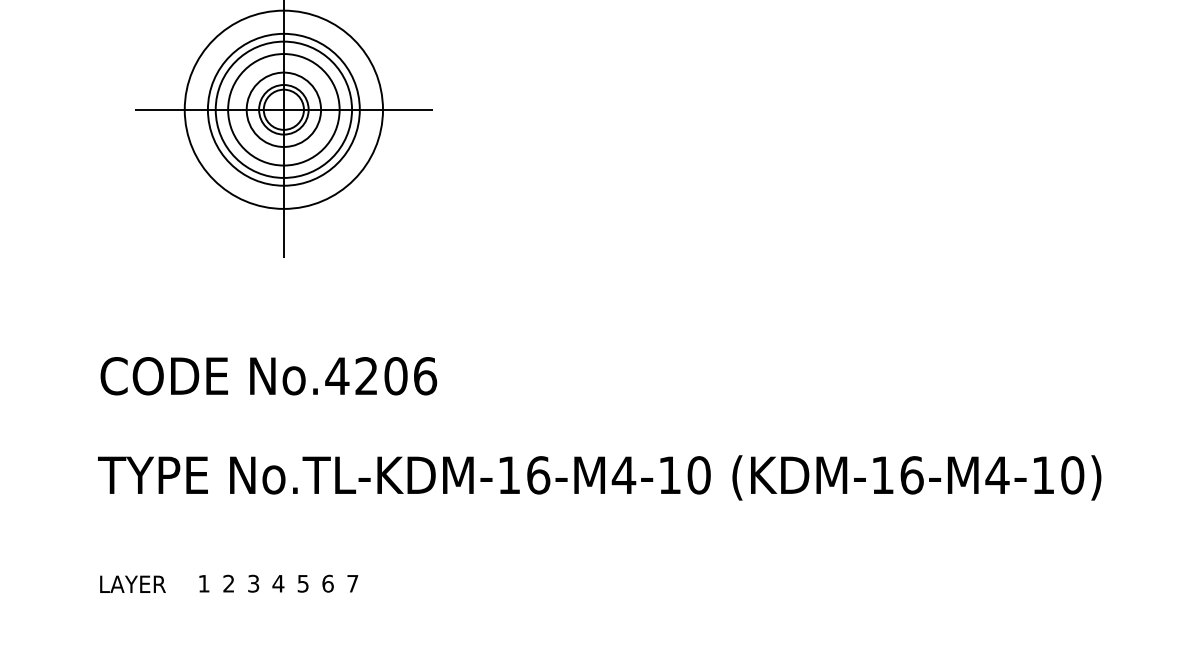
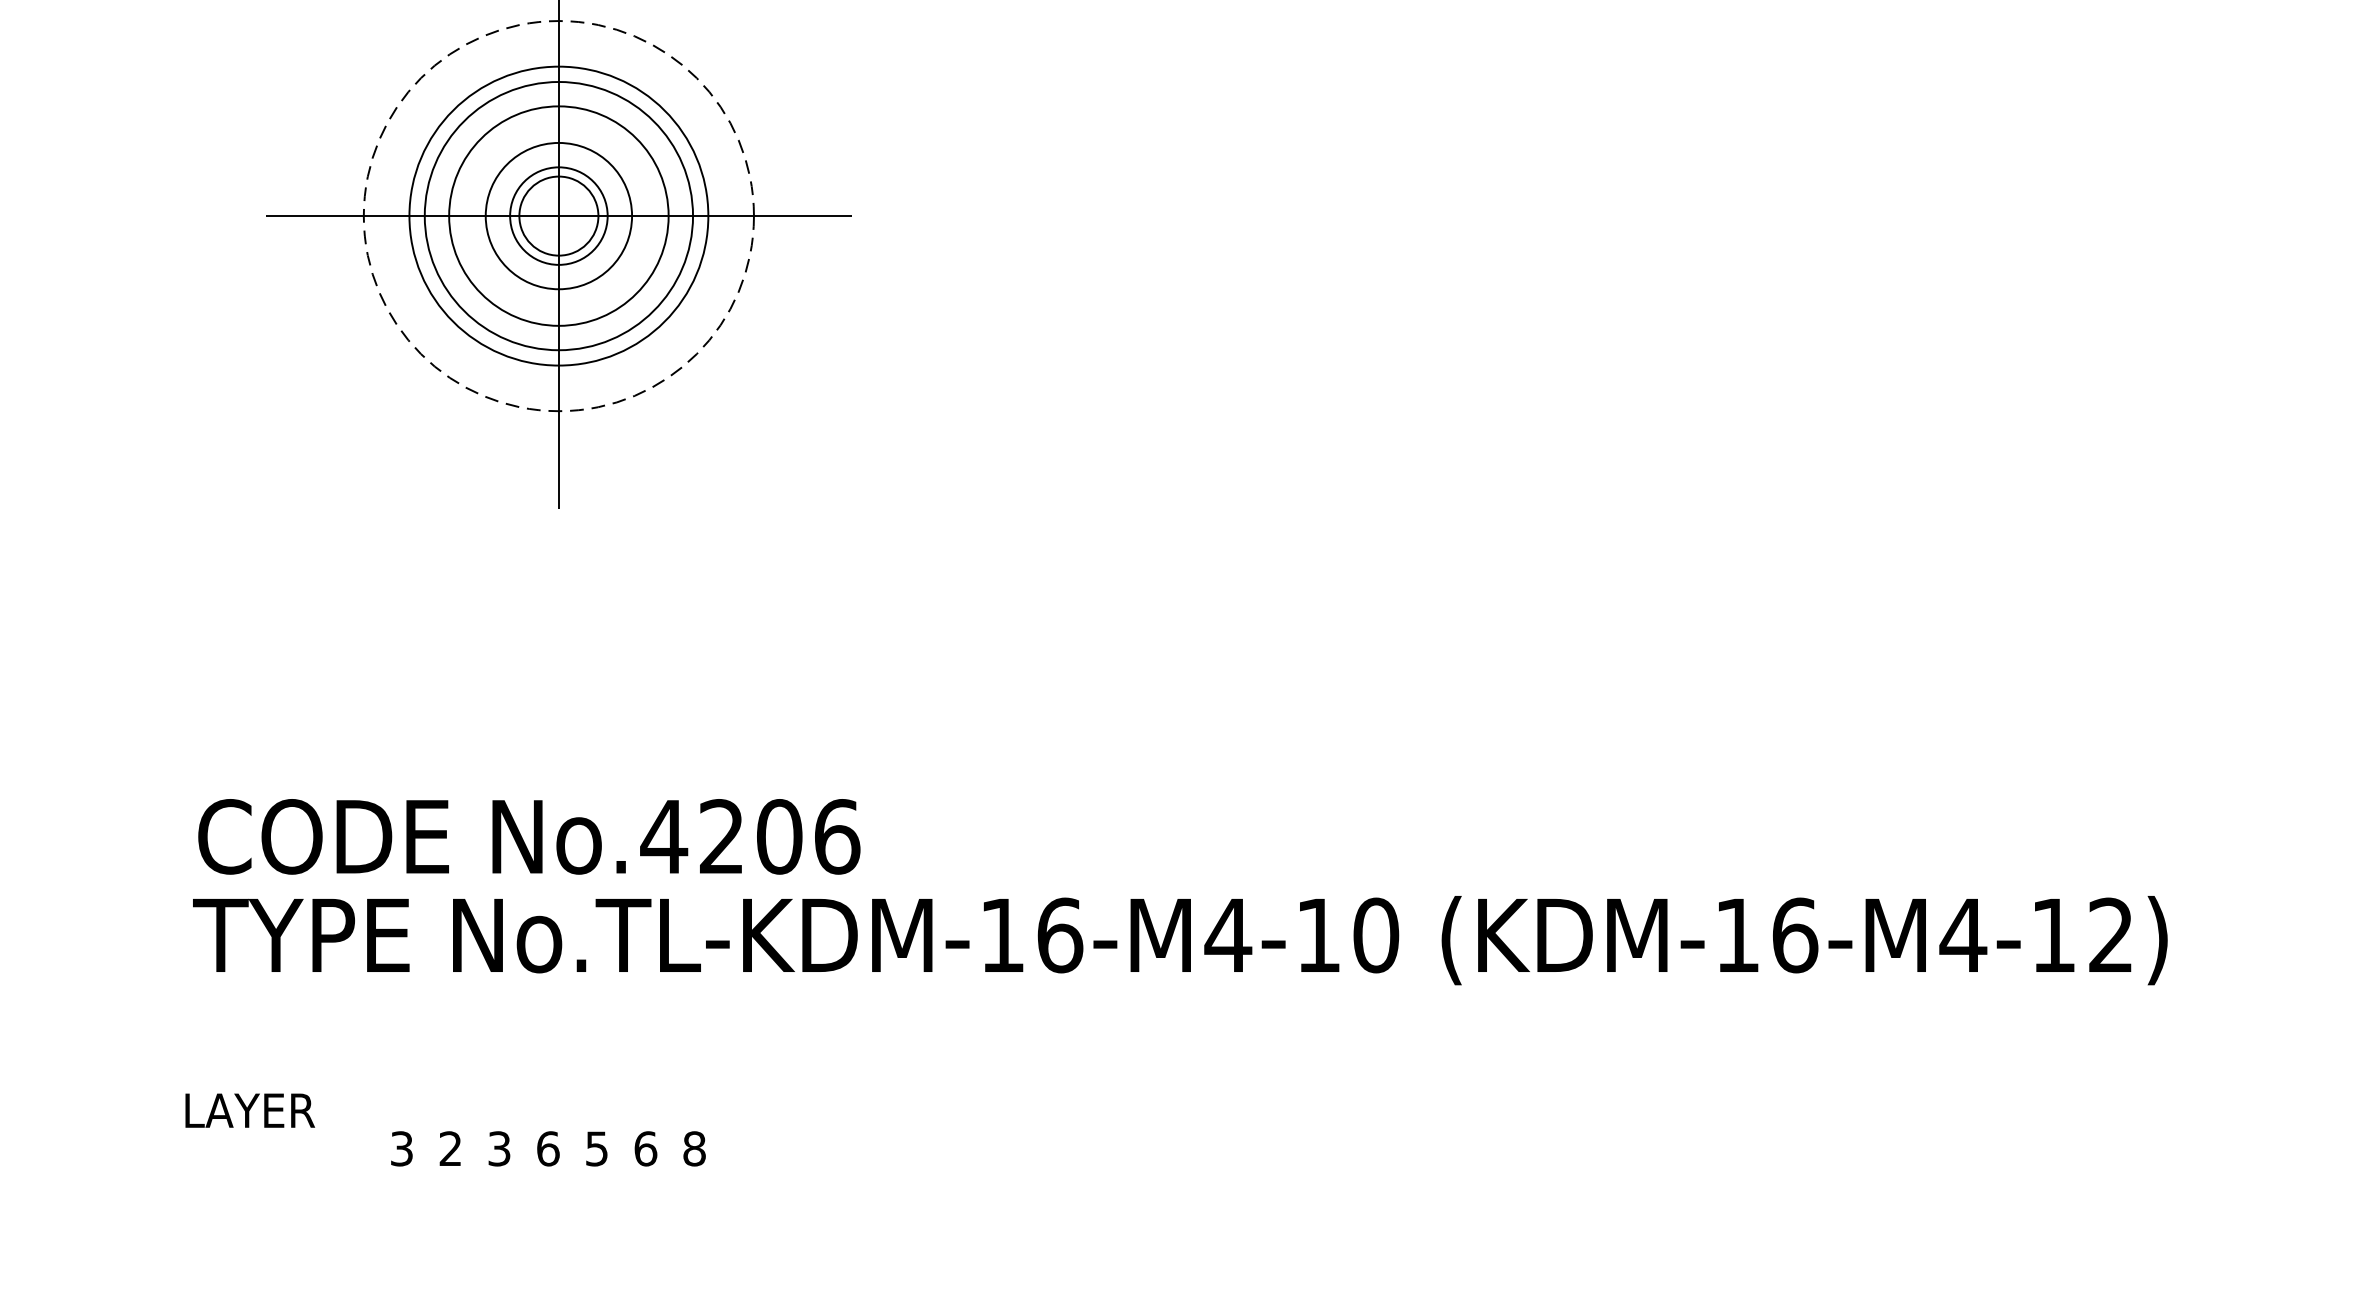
circle: (283, 109) -> (558, 215), solid -> dashed
text: (268, 376) -> (528, 837), moved
text: (1072, 475) -> (2110, 935), (KDM-16-M4-10) -> (KDM-16-M4-12)
text: (132, 583) -> (249, 1108), moved
text: (203, 583) -> (400, 1148), 1 -> 3
text: (278, 583) -> (548, 1148), 4 -> 6
text: (352, 583) -> (693, 1148), 7 -> 8

